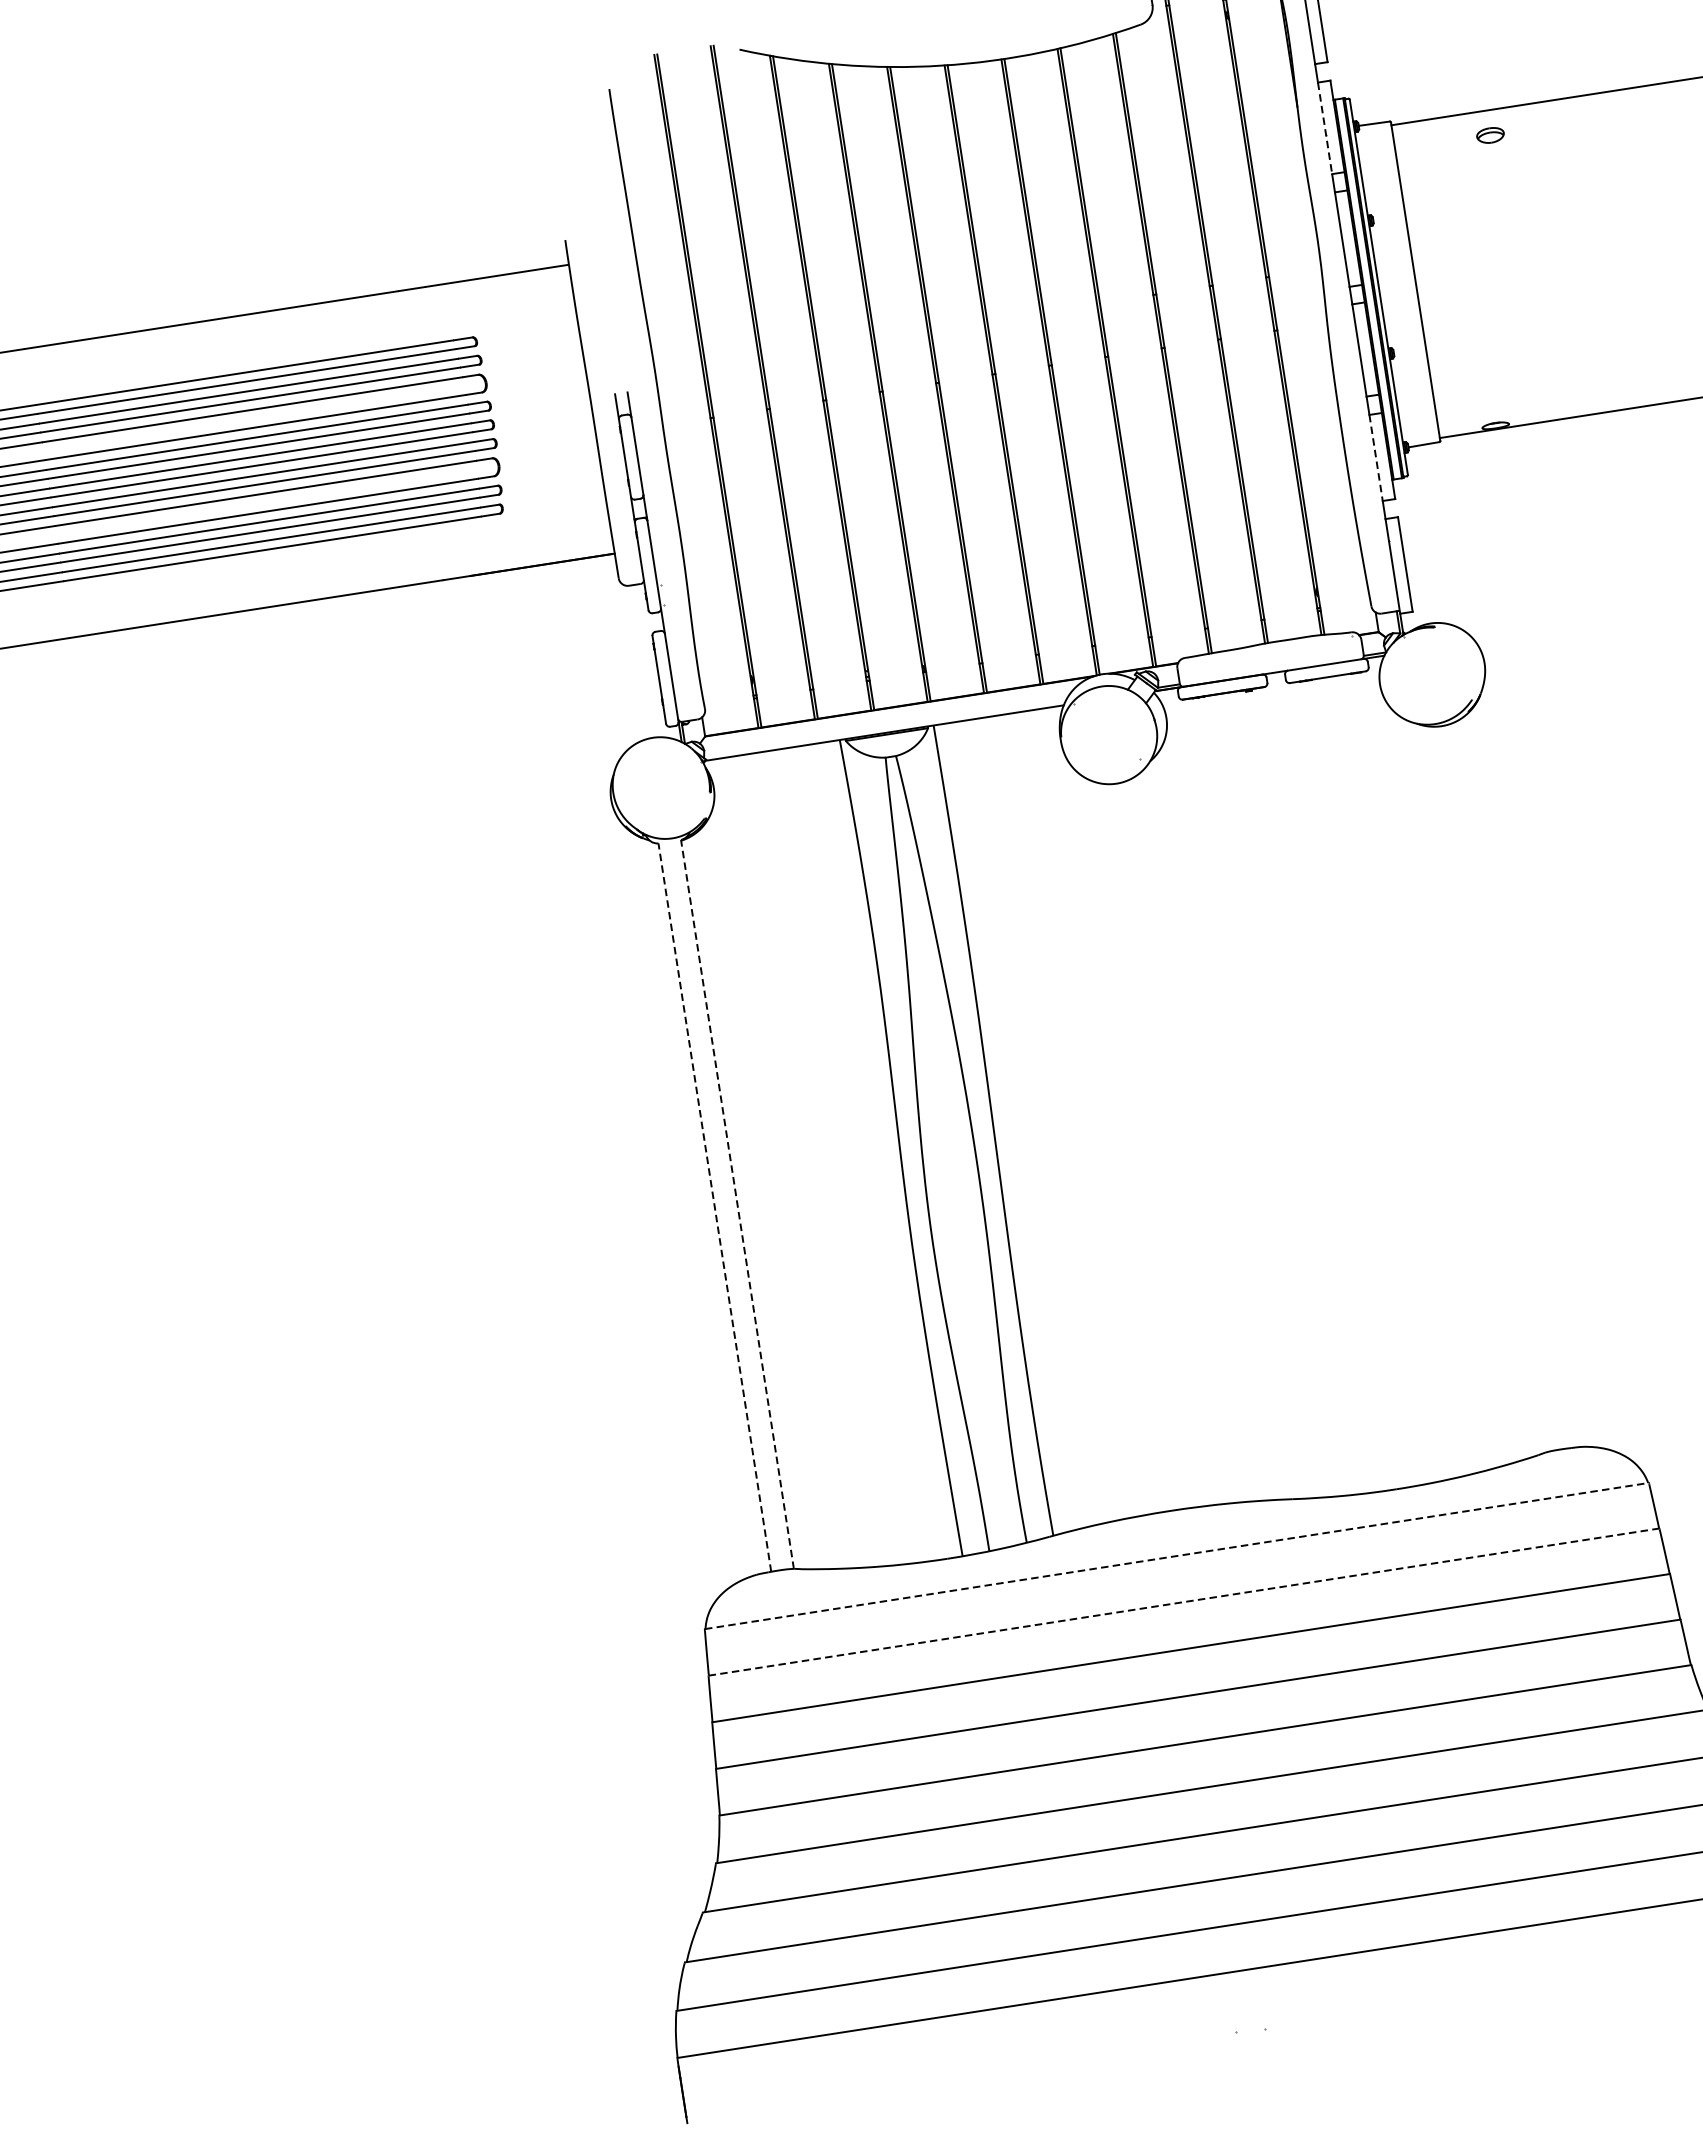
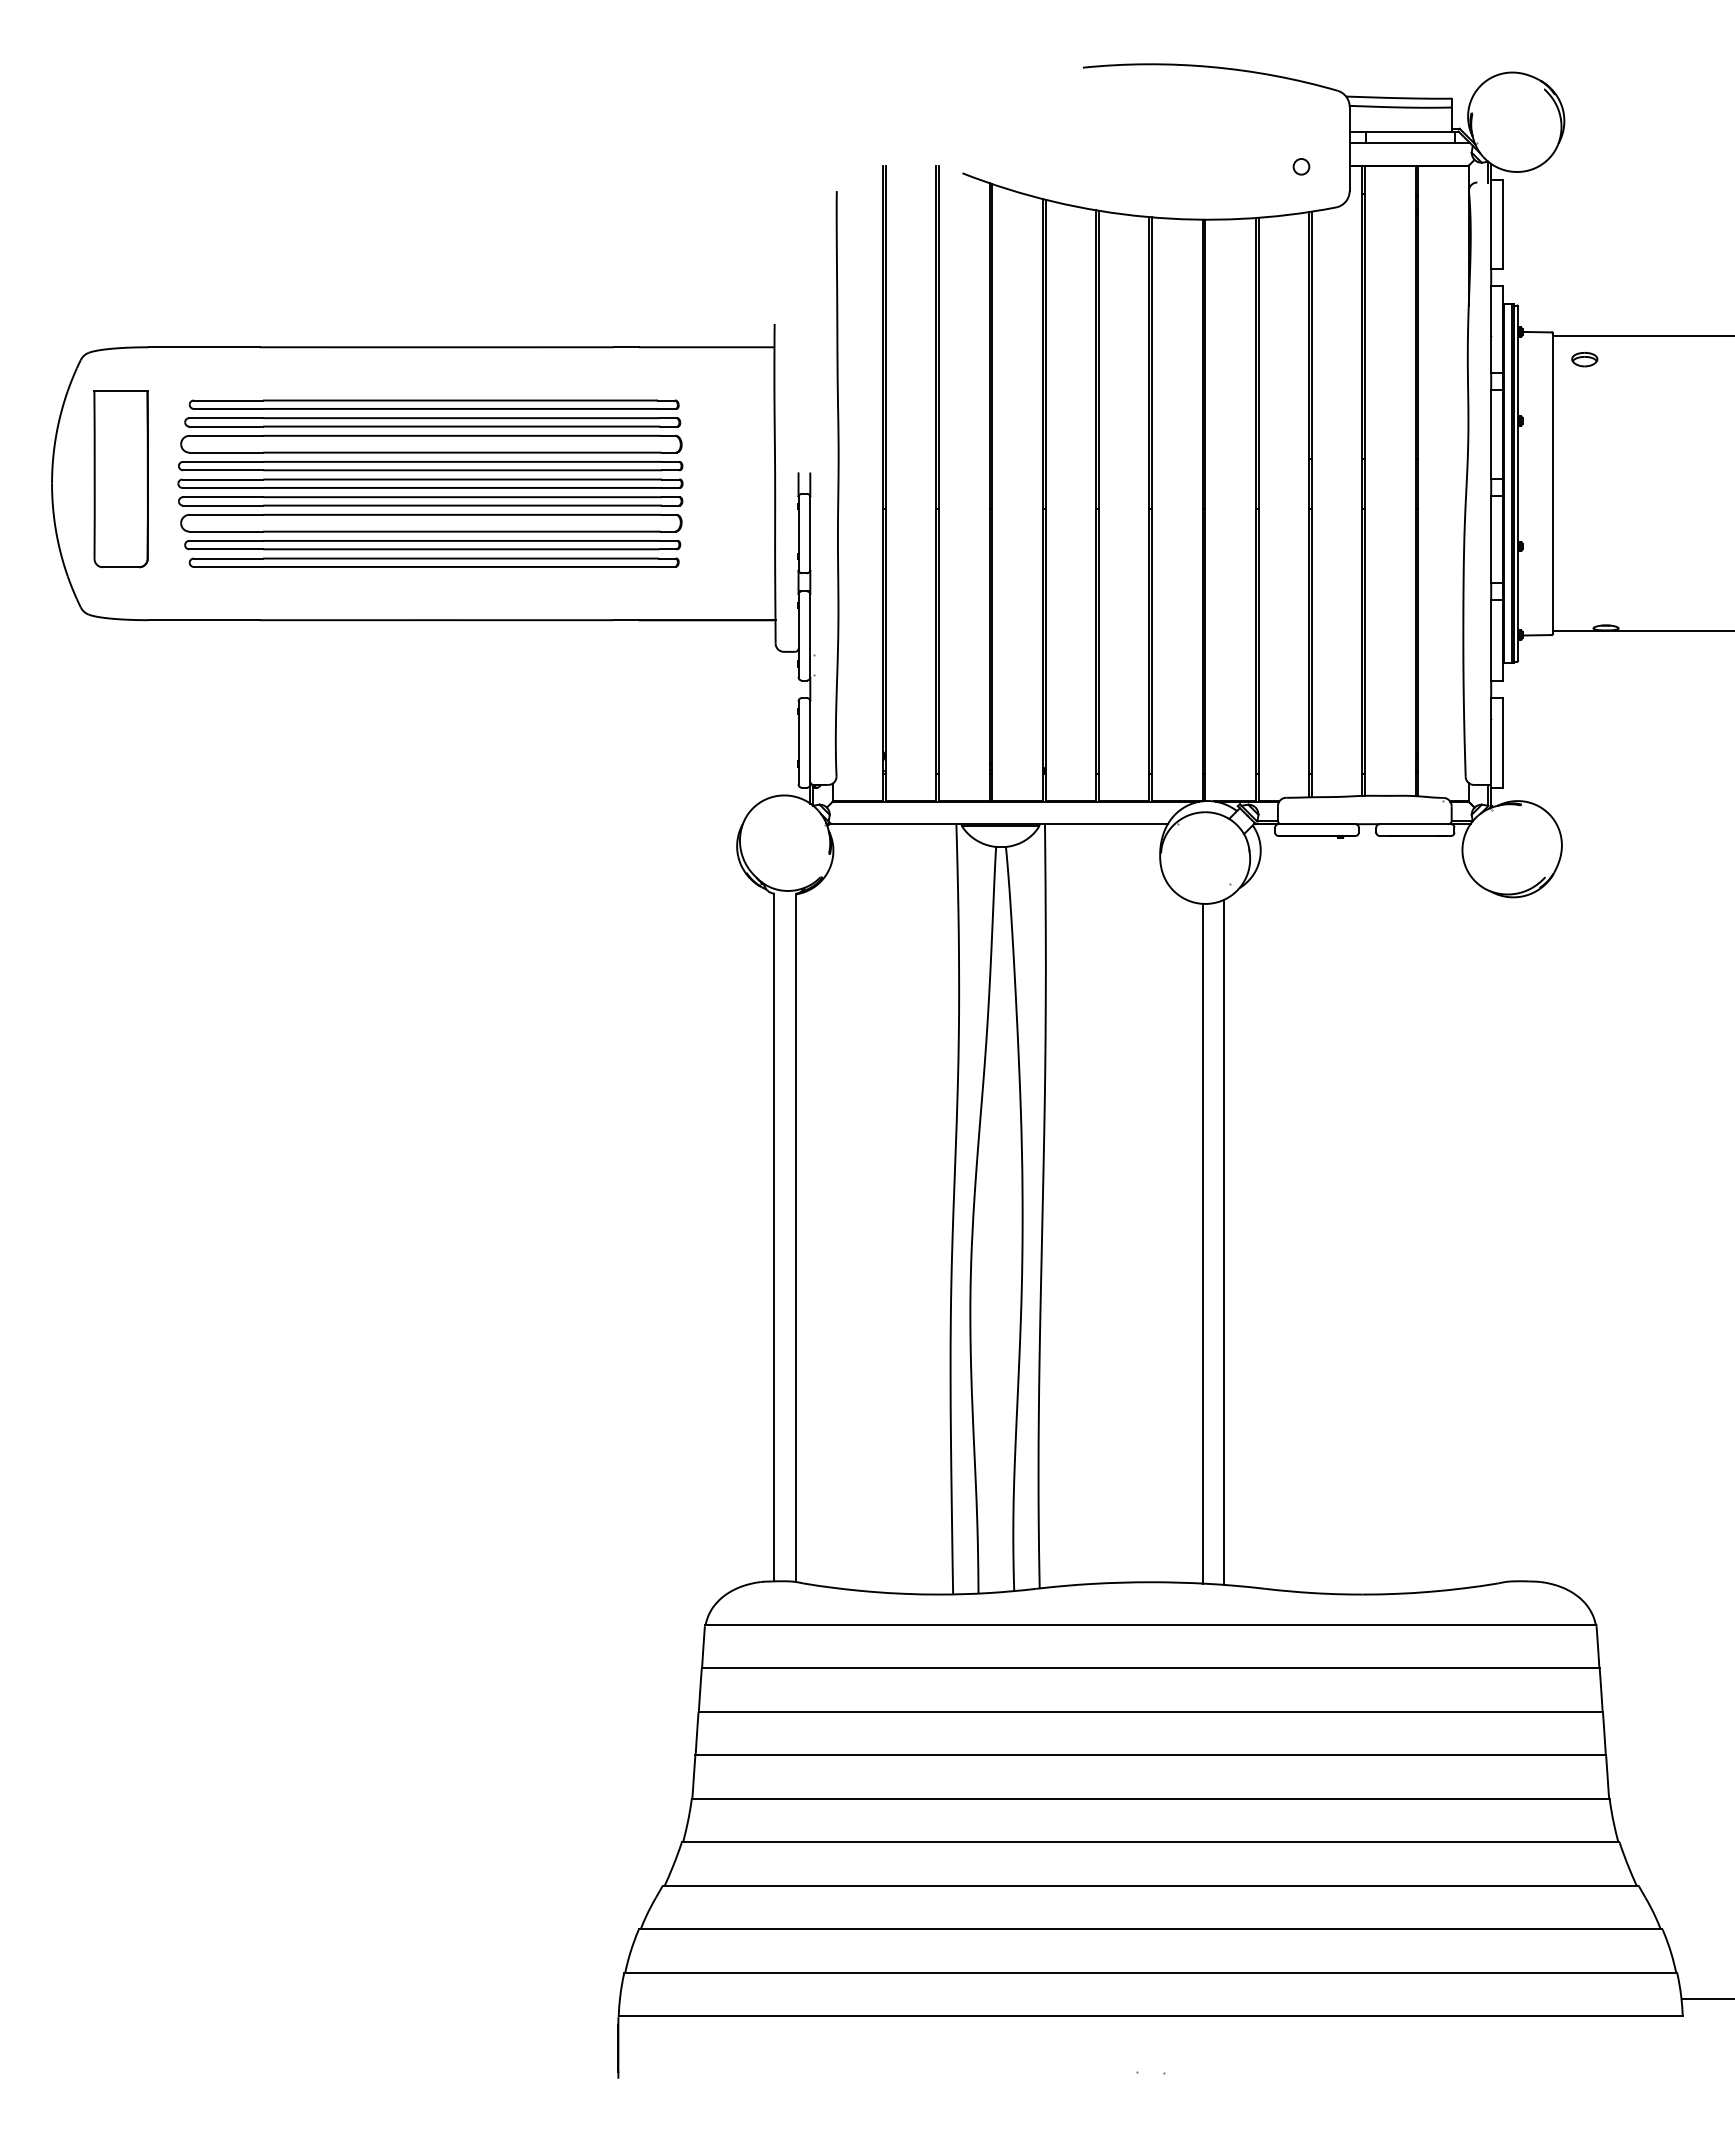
line: (1325, 128) -> (1491, 329), dashed -> solid
part: (1490, 135) -> (1584, 359), moved
line: (1376, 457) -> (1491, 640), dashed -> solid
line: (1192, 1138) -> (1224, 1241), added
line: (1170, 1143) -> (1203, 1243), added
line: (737, 1204) -> (795, 1237), dashed -> solid
line: (714, 1207) -> (774, 1237), dashed -> solid
line: (1176, 1555) -> (1150, 1624), dashed -> solid
line: (1183, 1602) -> (1150, 1668), dashed -> solid

